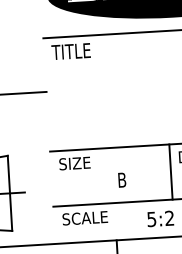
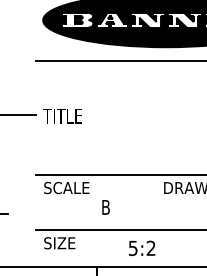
text: (71, 52) -> (62, 116), moved
text: (86, 162) -> (71, 187), SIZE -> SCALE
line: (171, 171) -> (155, 201), removed
text: (89, 218) -> (71, 243), SCALE -> SIZE

